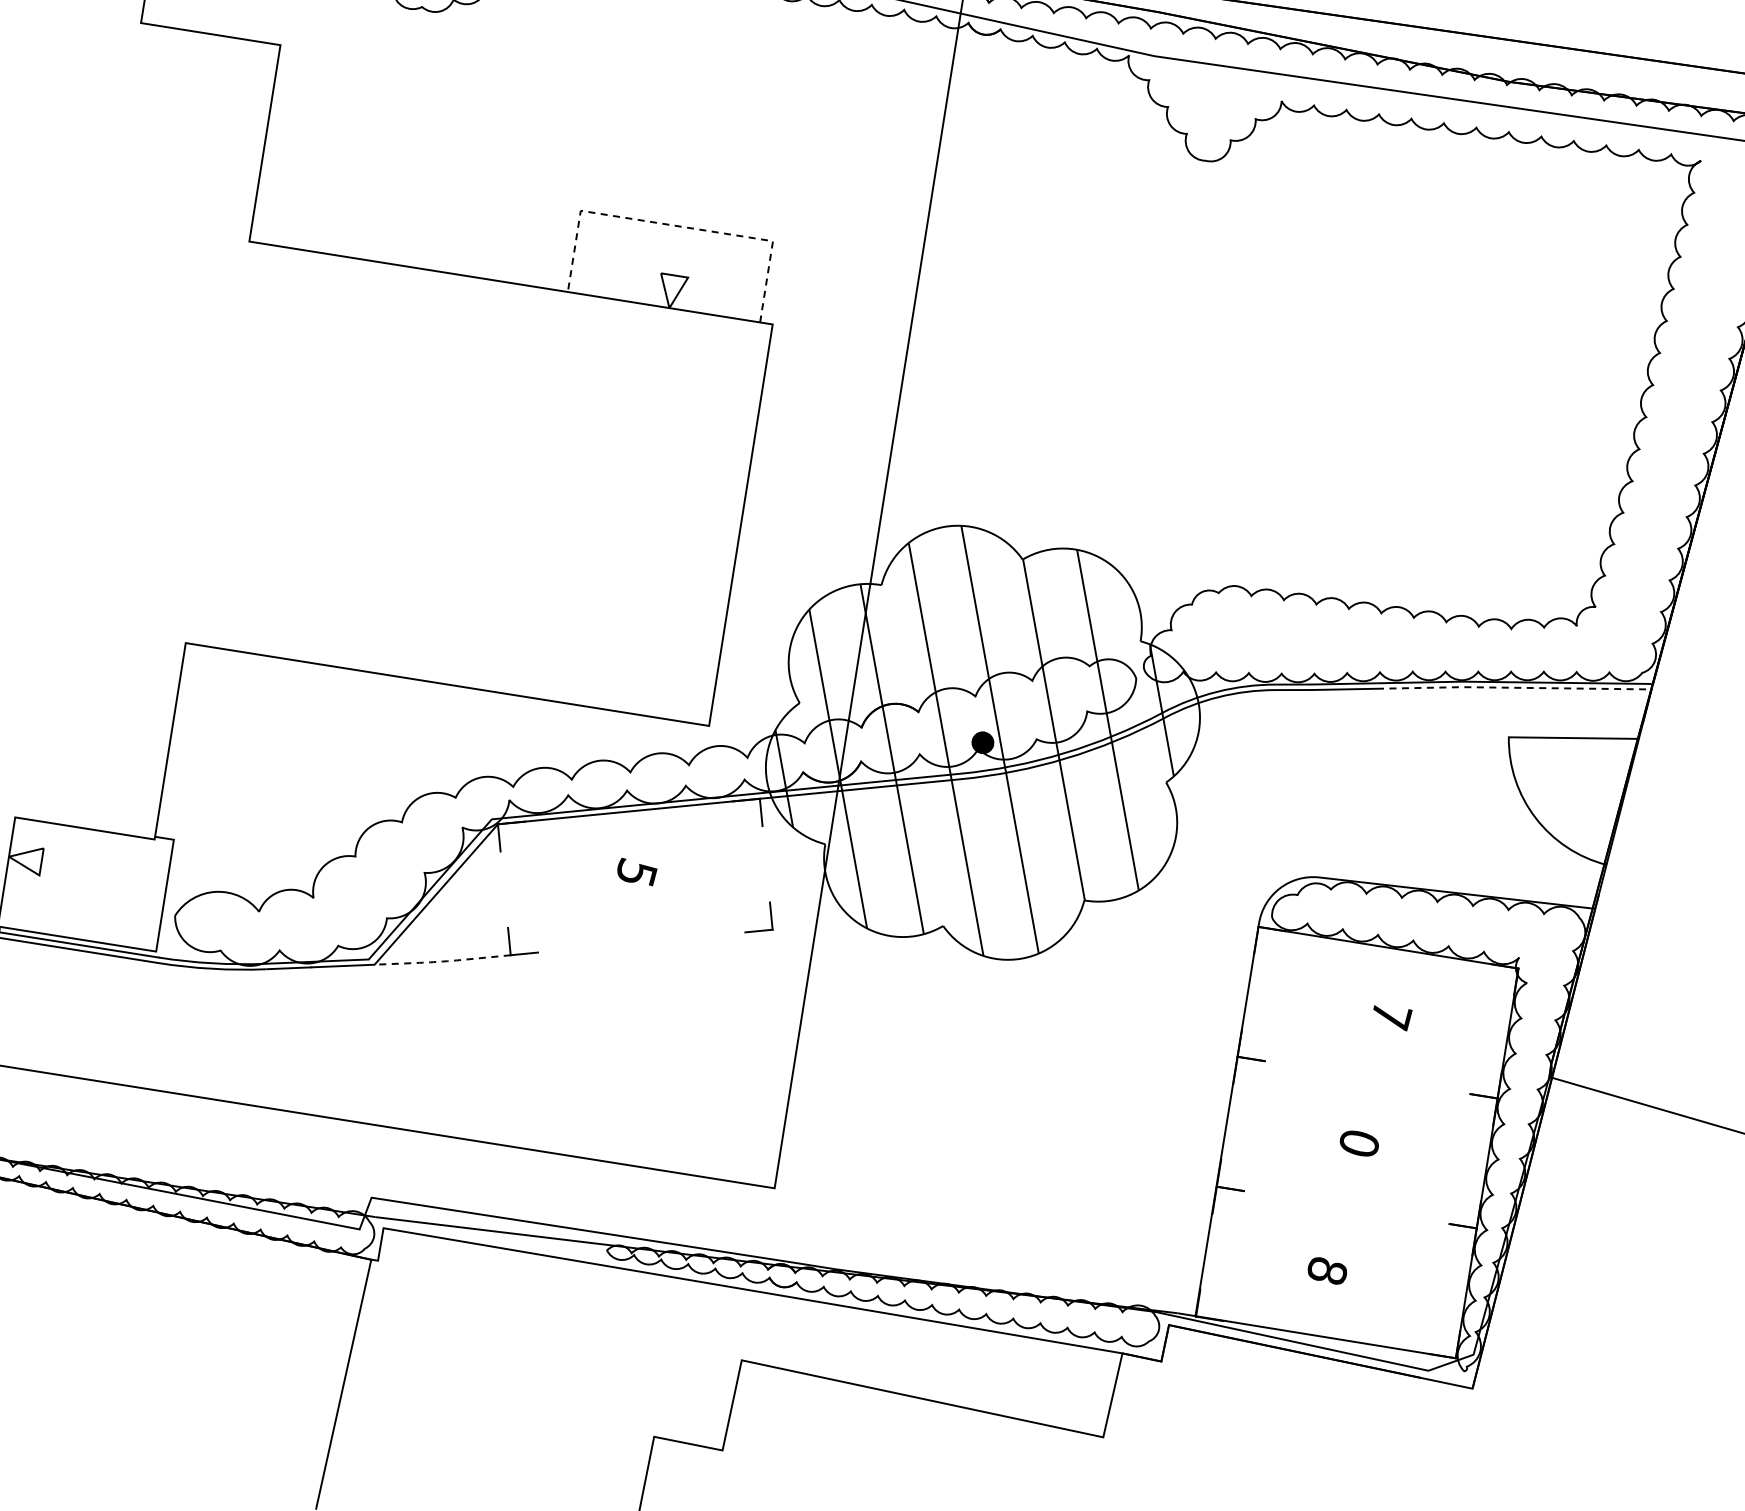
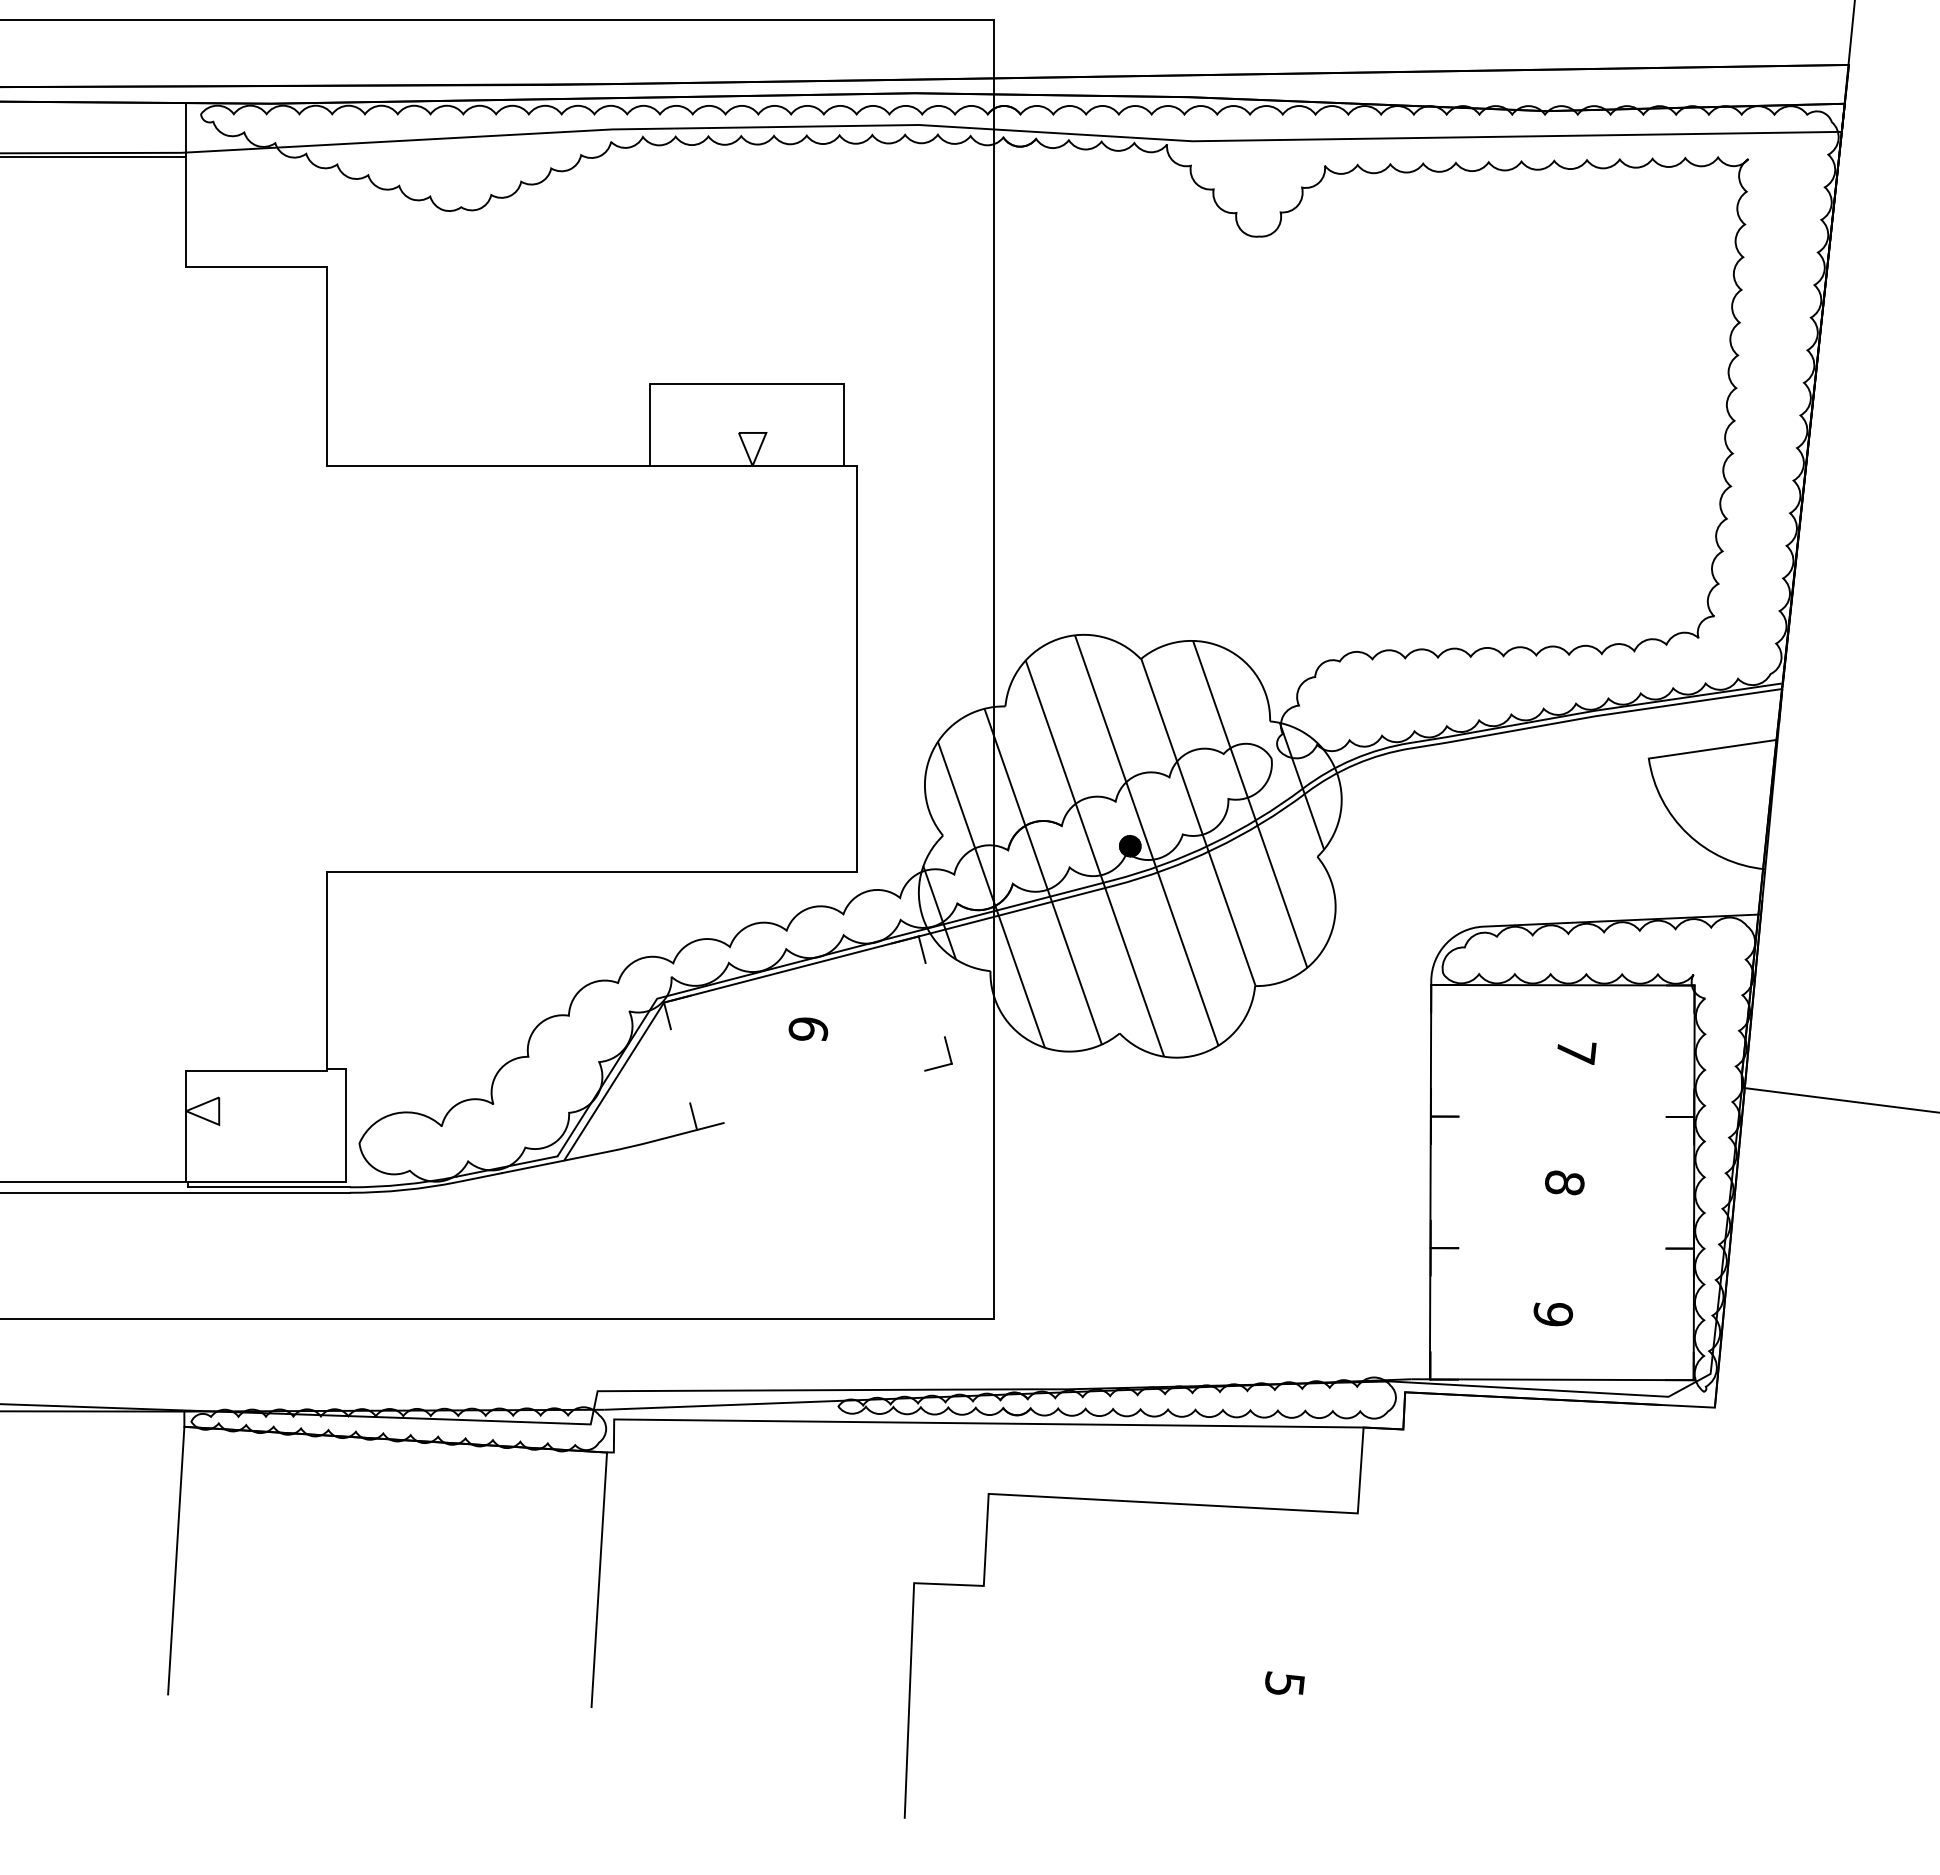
line: (676, 225) -> (746, 383), dashed -> solid
line: (1514, 687) -> (1646, 708), dashed -> solid
text: (636, 872) -> (808, 1028), 5 -> 6
line: (442, 961) -> (630, 1146), dashed -> solid
text: (1359, 1142) -> (1564, 1182), 0 -> 8
text: (1326, 1270) -> (1552, 1313), 8 -> 9

